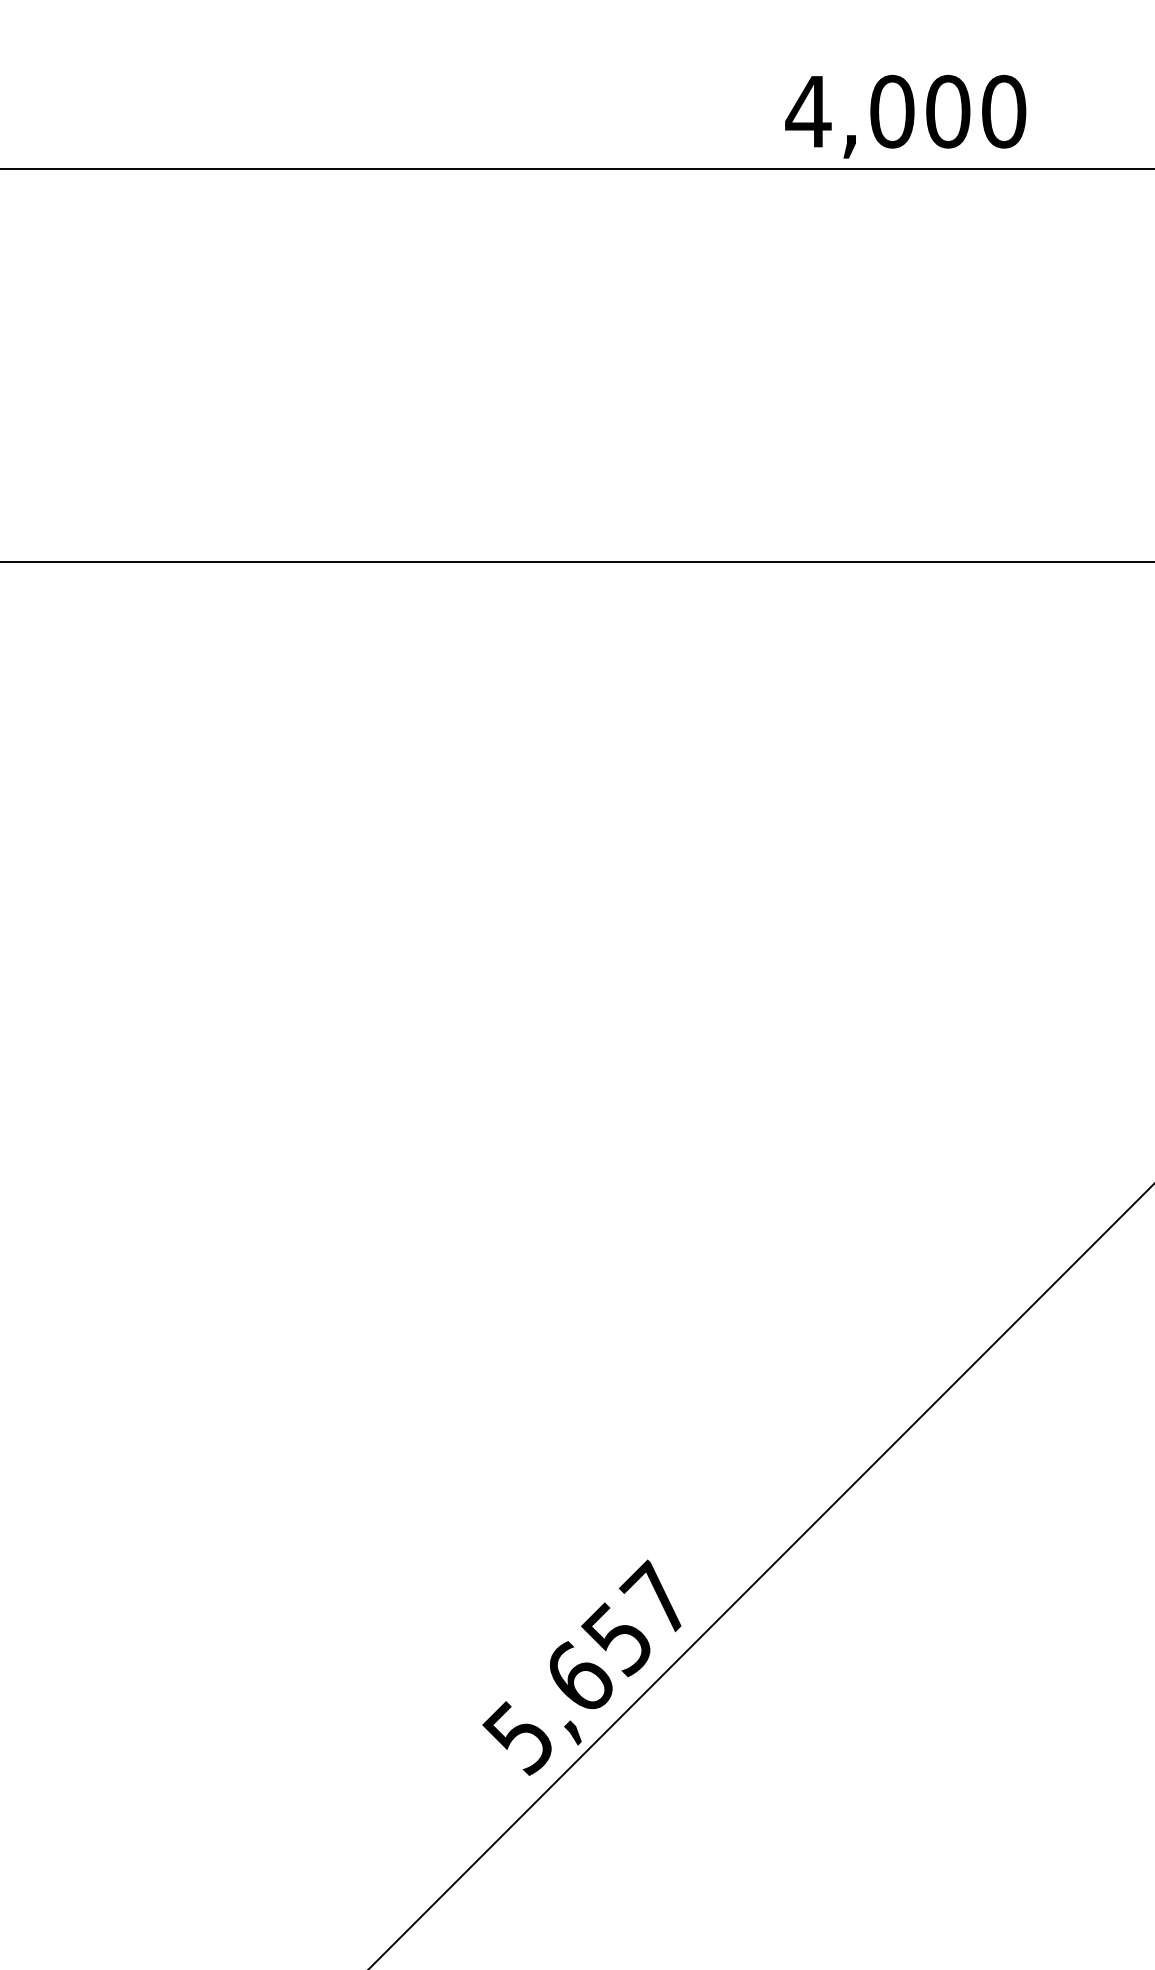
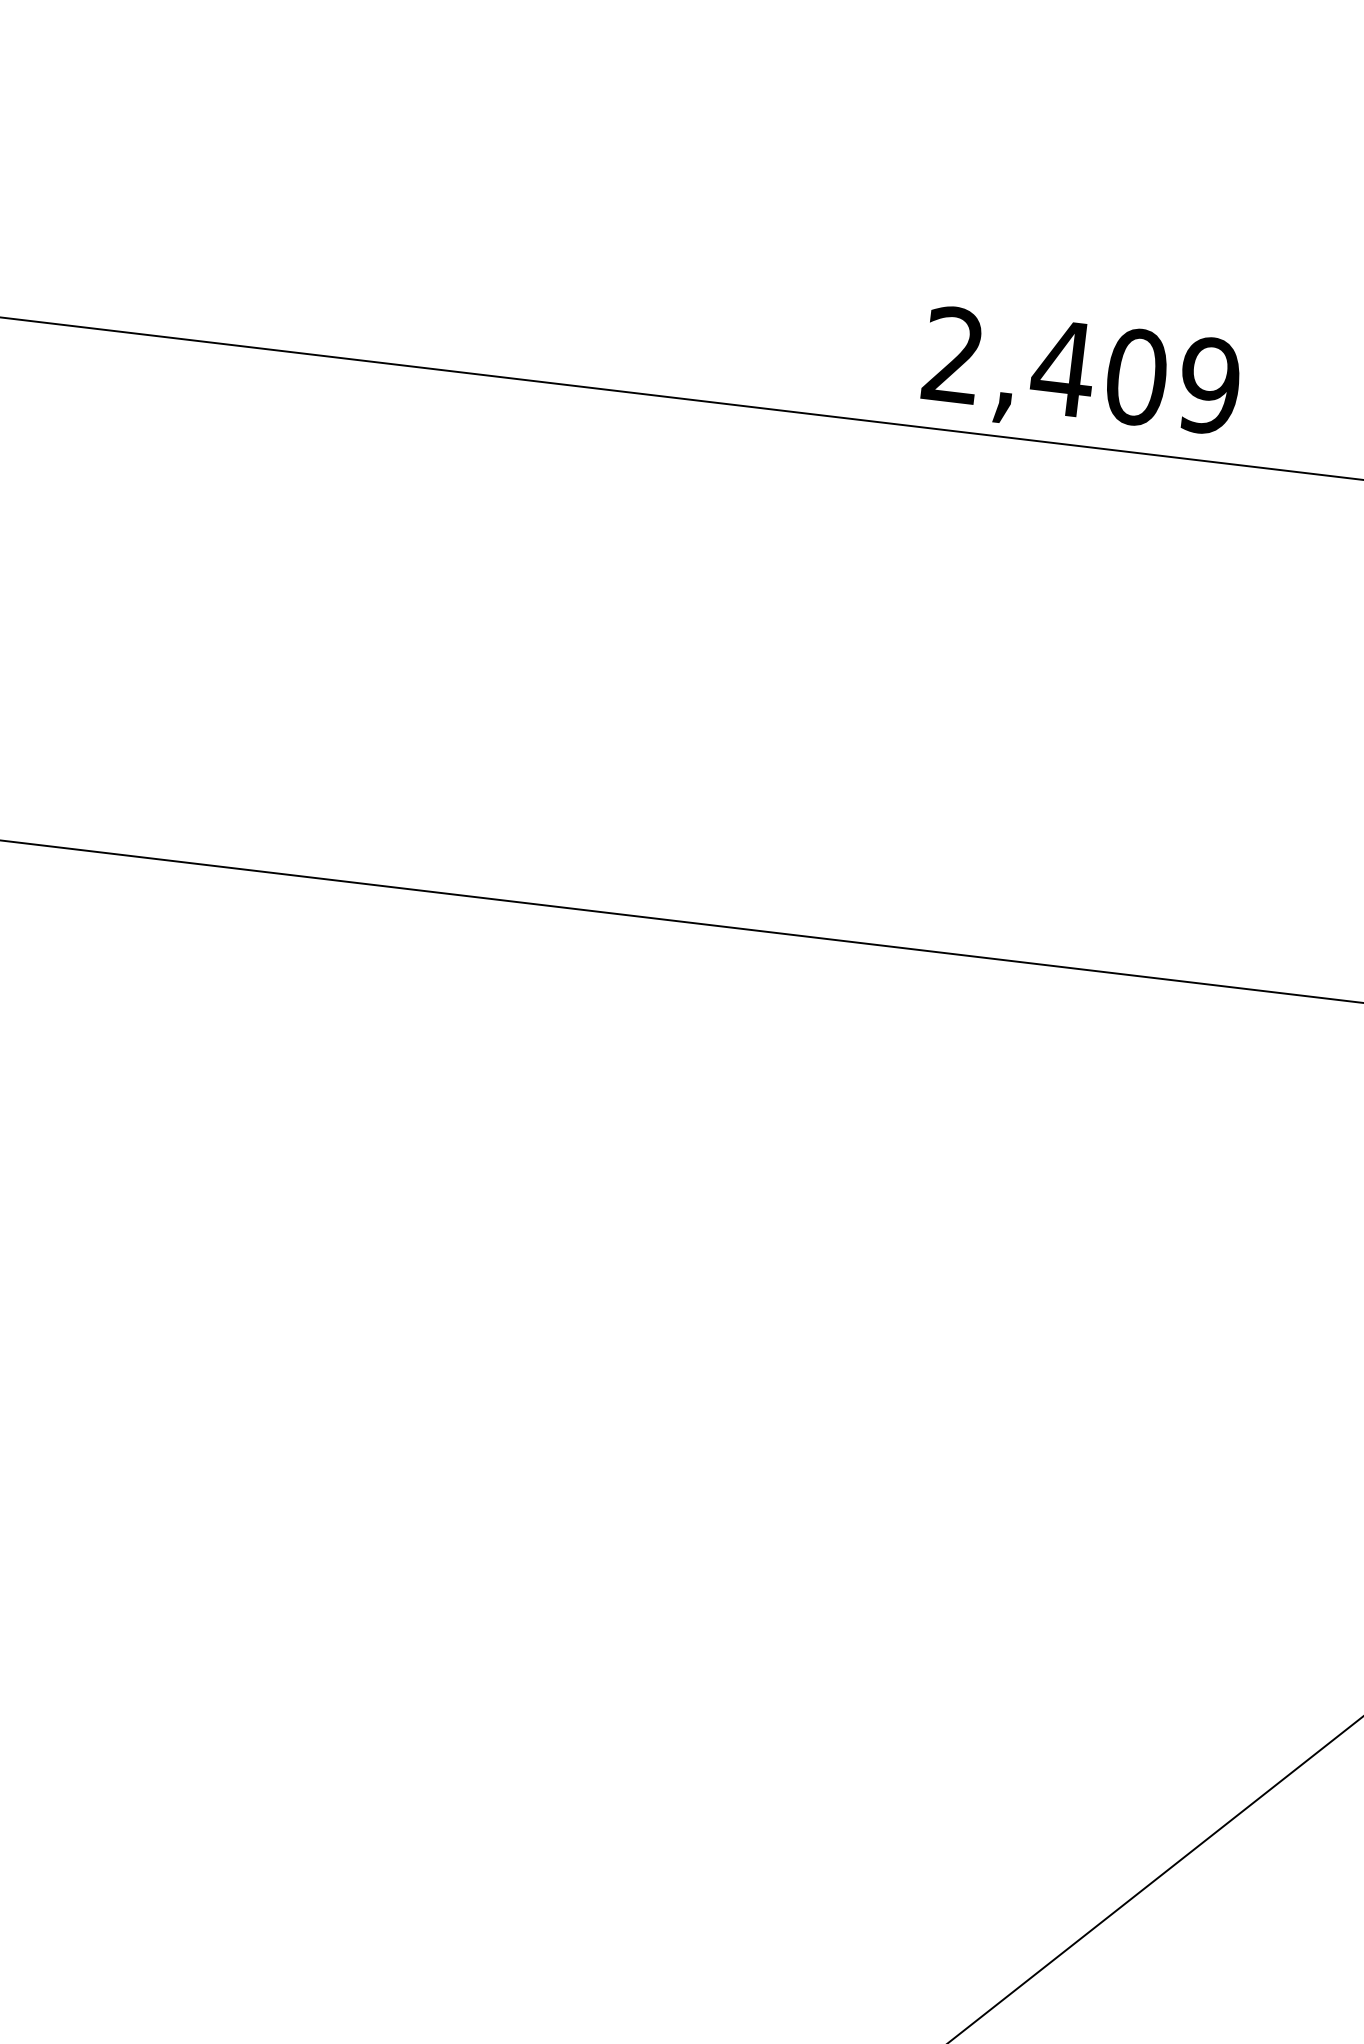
text: (905, 111) -> (1080, 370), 4,000 -> 2,409

